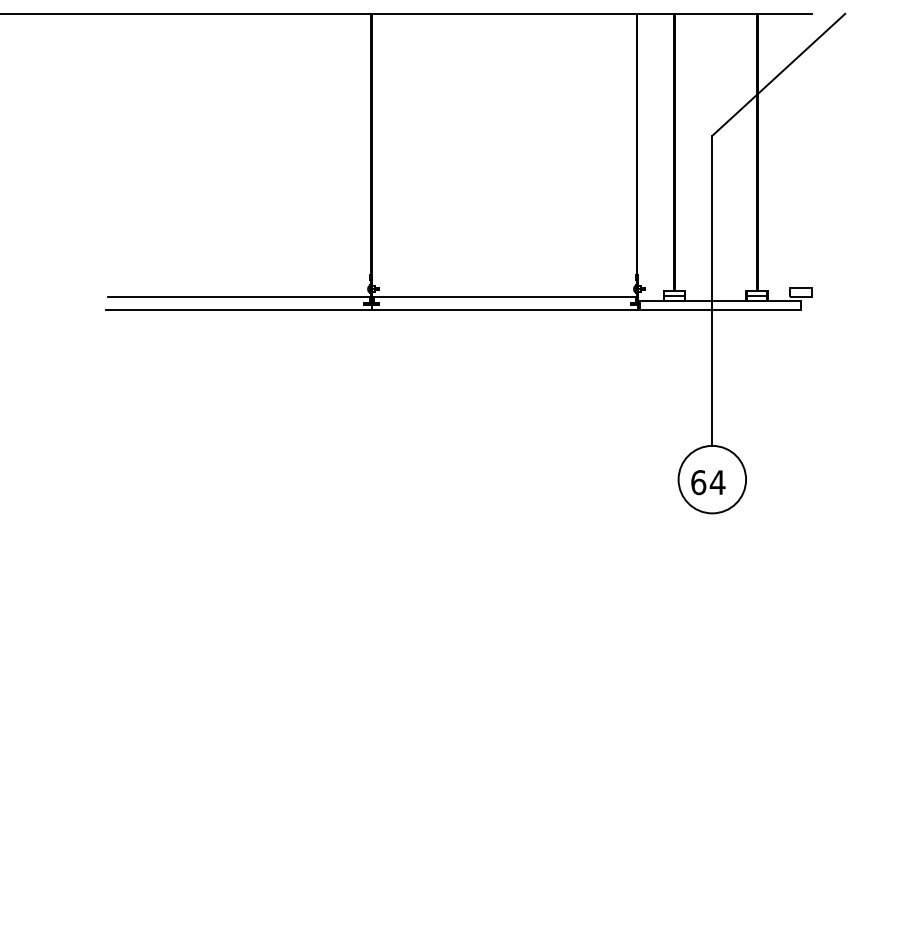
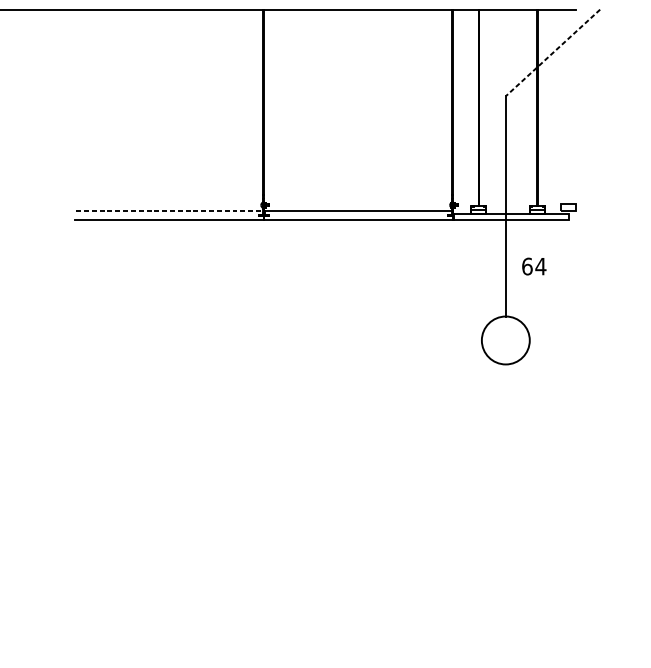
line: (778, 75) -> (552, 53), solid -> dashed
line: (239, 297) -> (169, 211), solid -> dashed
text: (708, 482) -> (534, 266), moved

